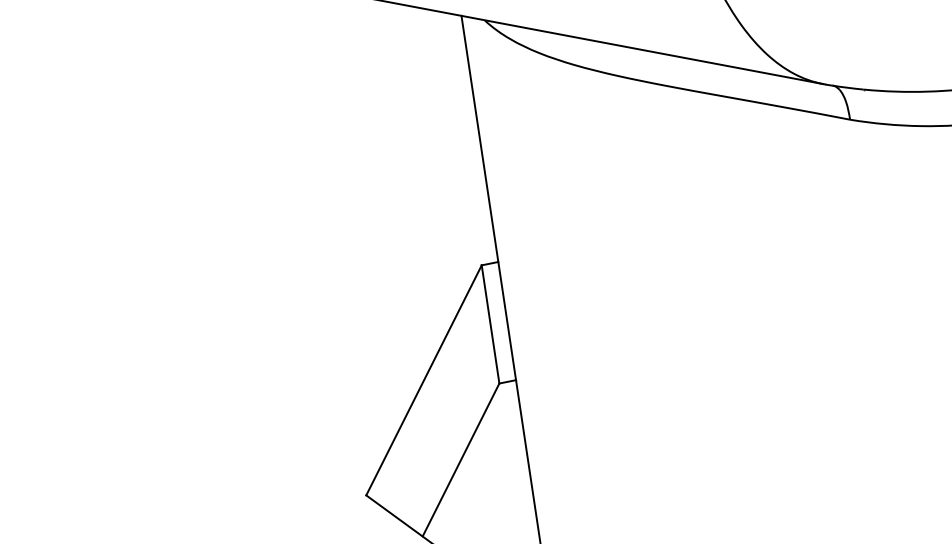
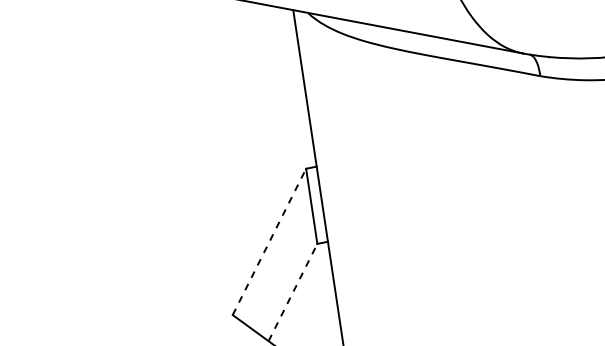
line: (424, 379) -> (269, 241), solid -> dashed
line: (461, 459) -> (293, 292), solid -> dashed

